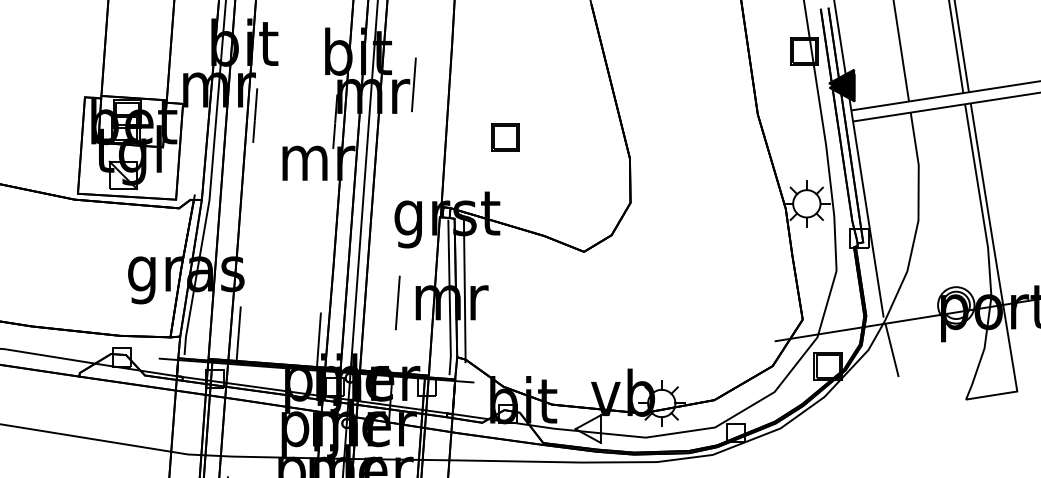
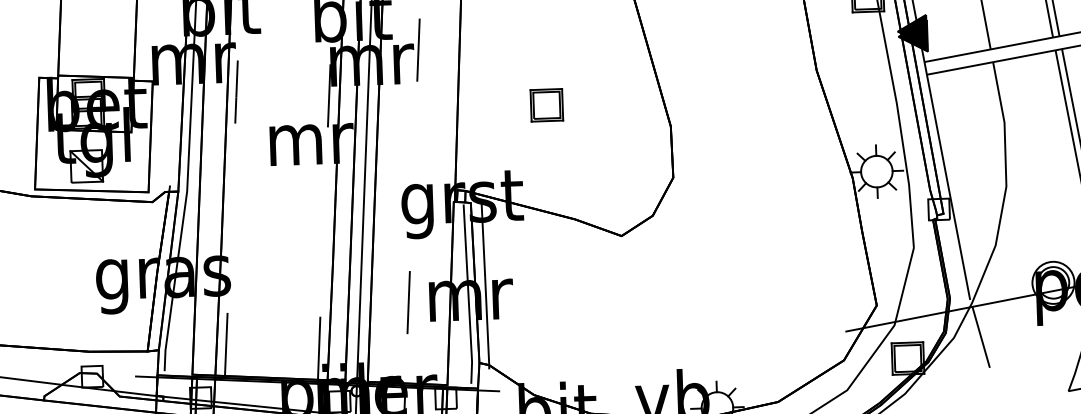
part: (505, 137) -> (547, 105), moved

